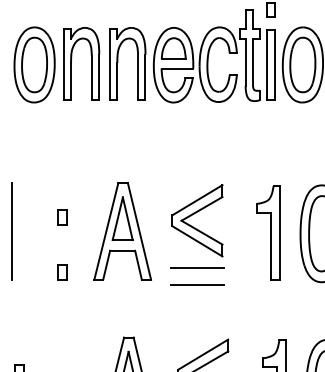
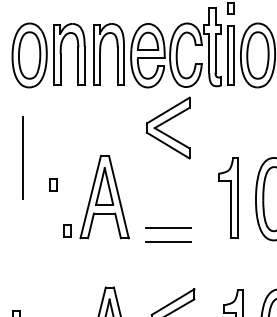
part: (197, 220) -> (168, 127), moved
line: (10, 230) -> (22, 157), moved
part: (62, 271) -> (67, 230), moved

